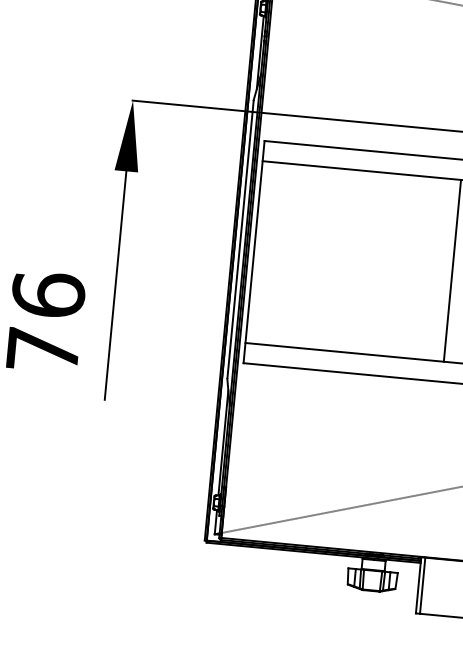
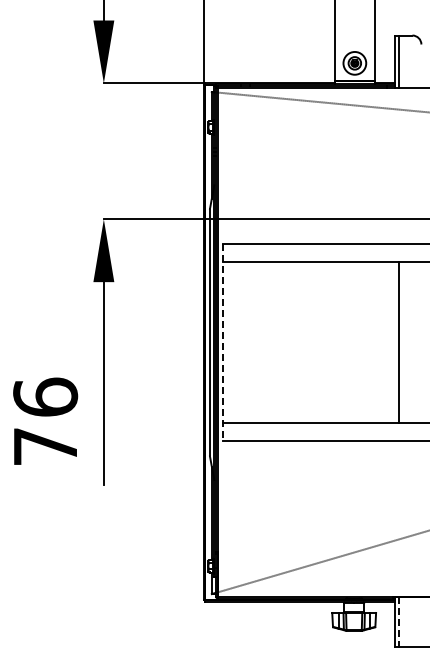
line: (253, 251) -> (222, 342), solid -> dashed
line: (423, 586) -> (399, 622), solid -> dashed

